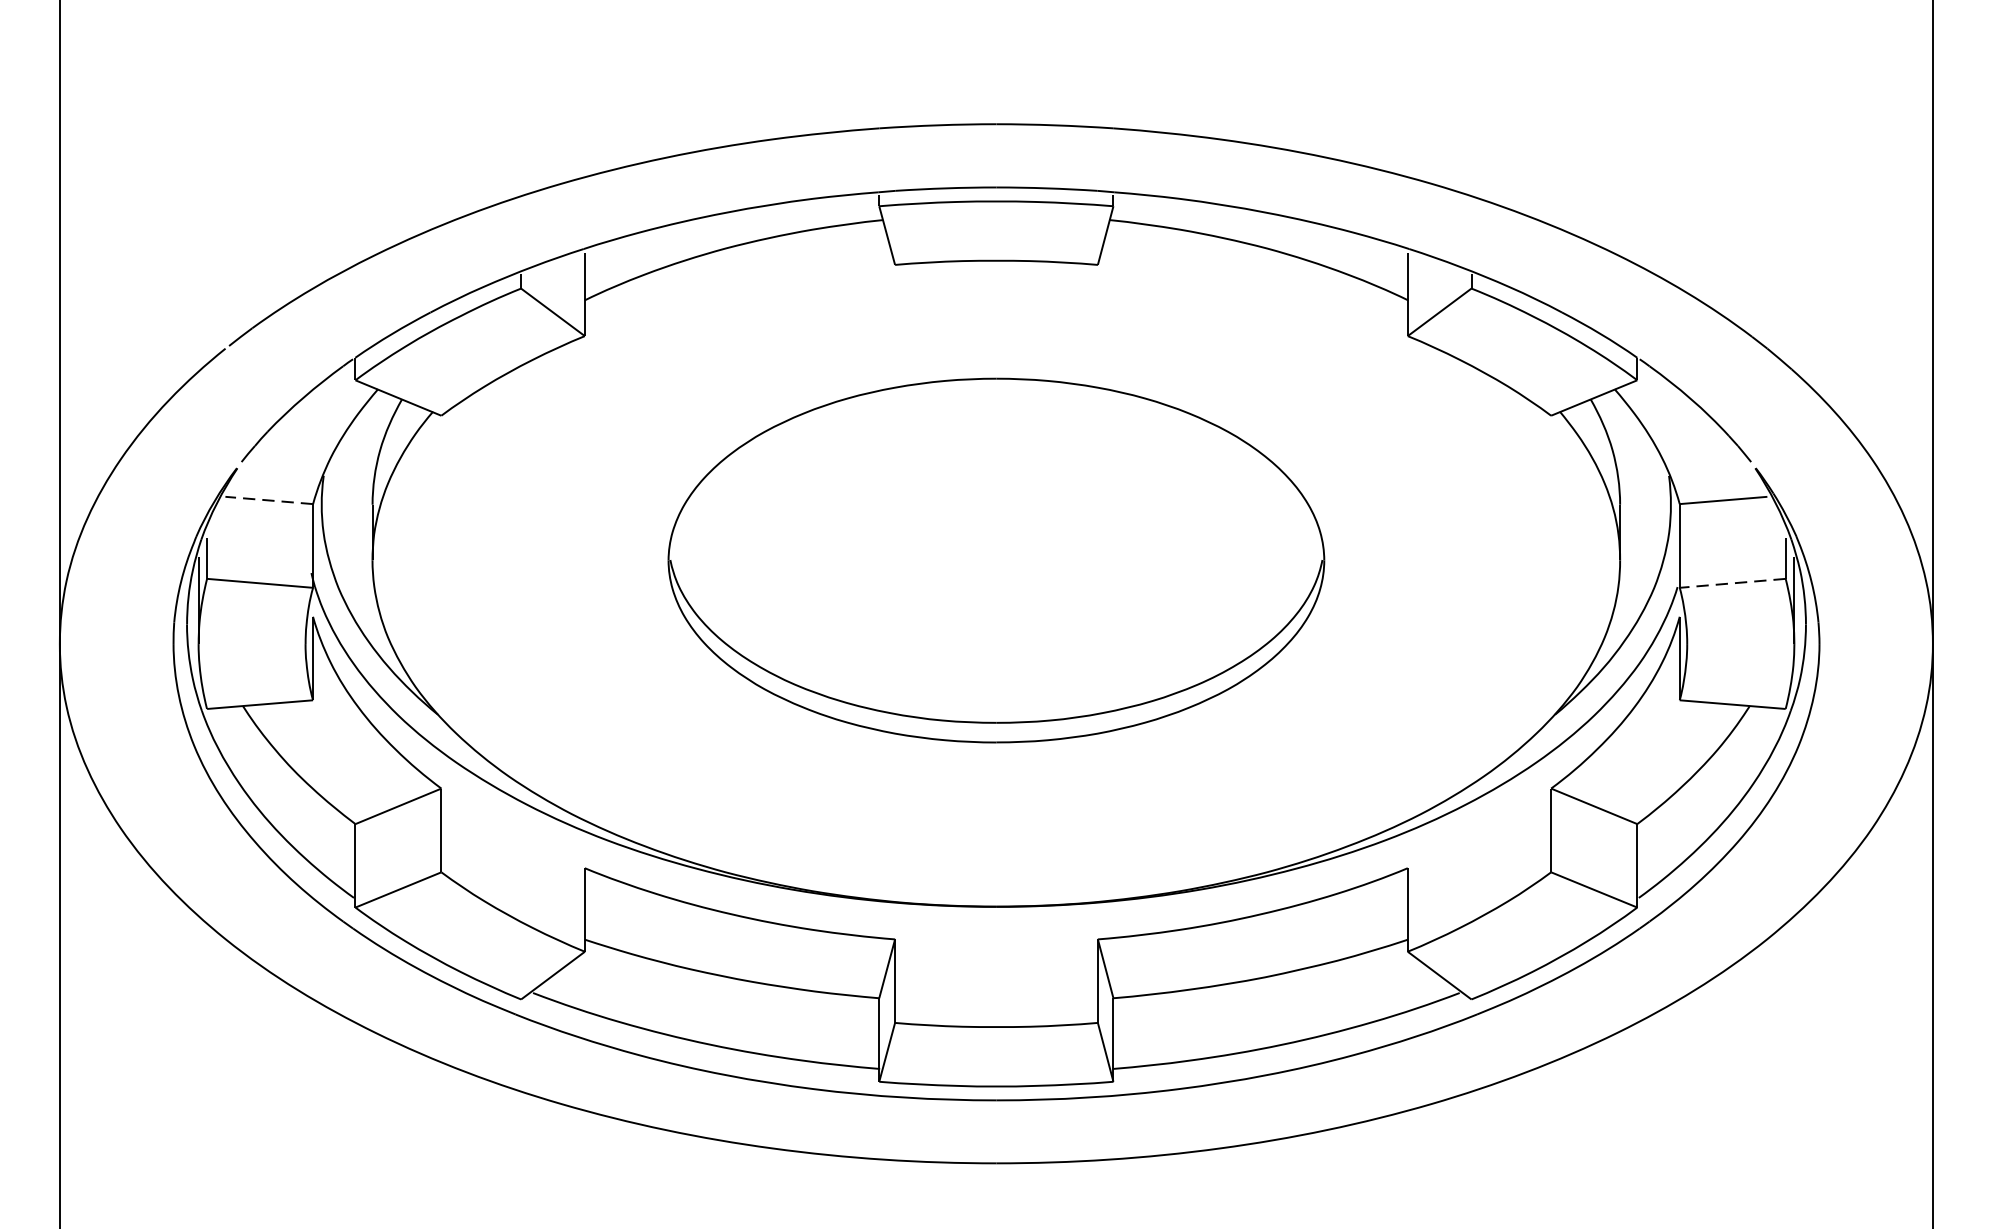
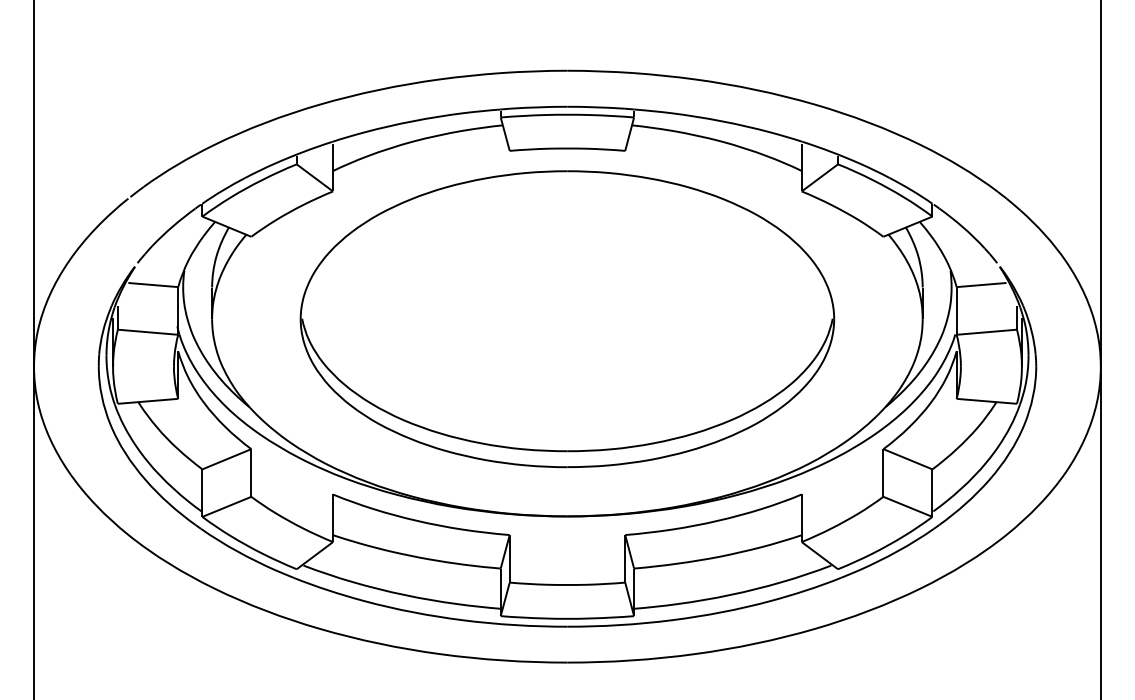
line: (267, 501) -> (152, 285), dashed -> solid
part: (996, 560) -> (567, 319), size x1.43
line: (1732, 583) -> (986, 332), dashed -> solid

